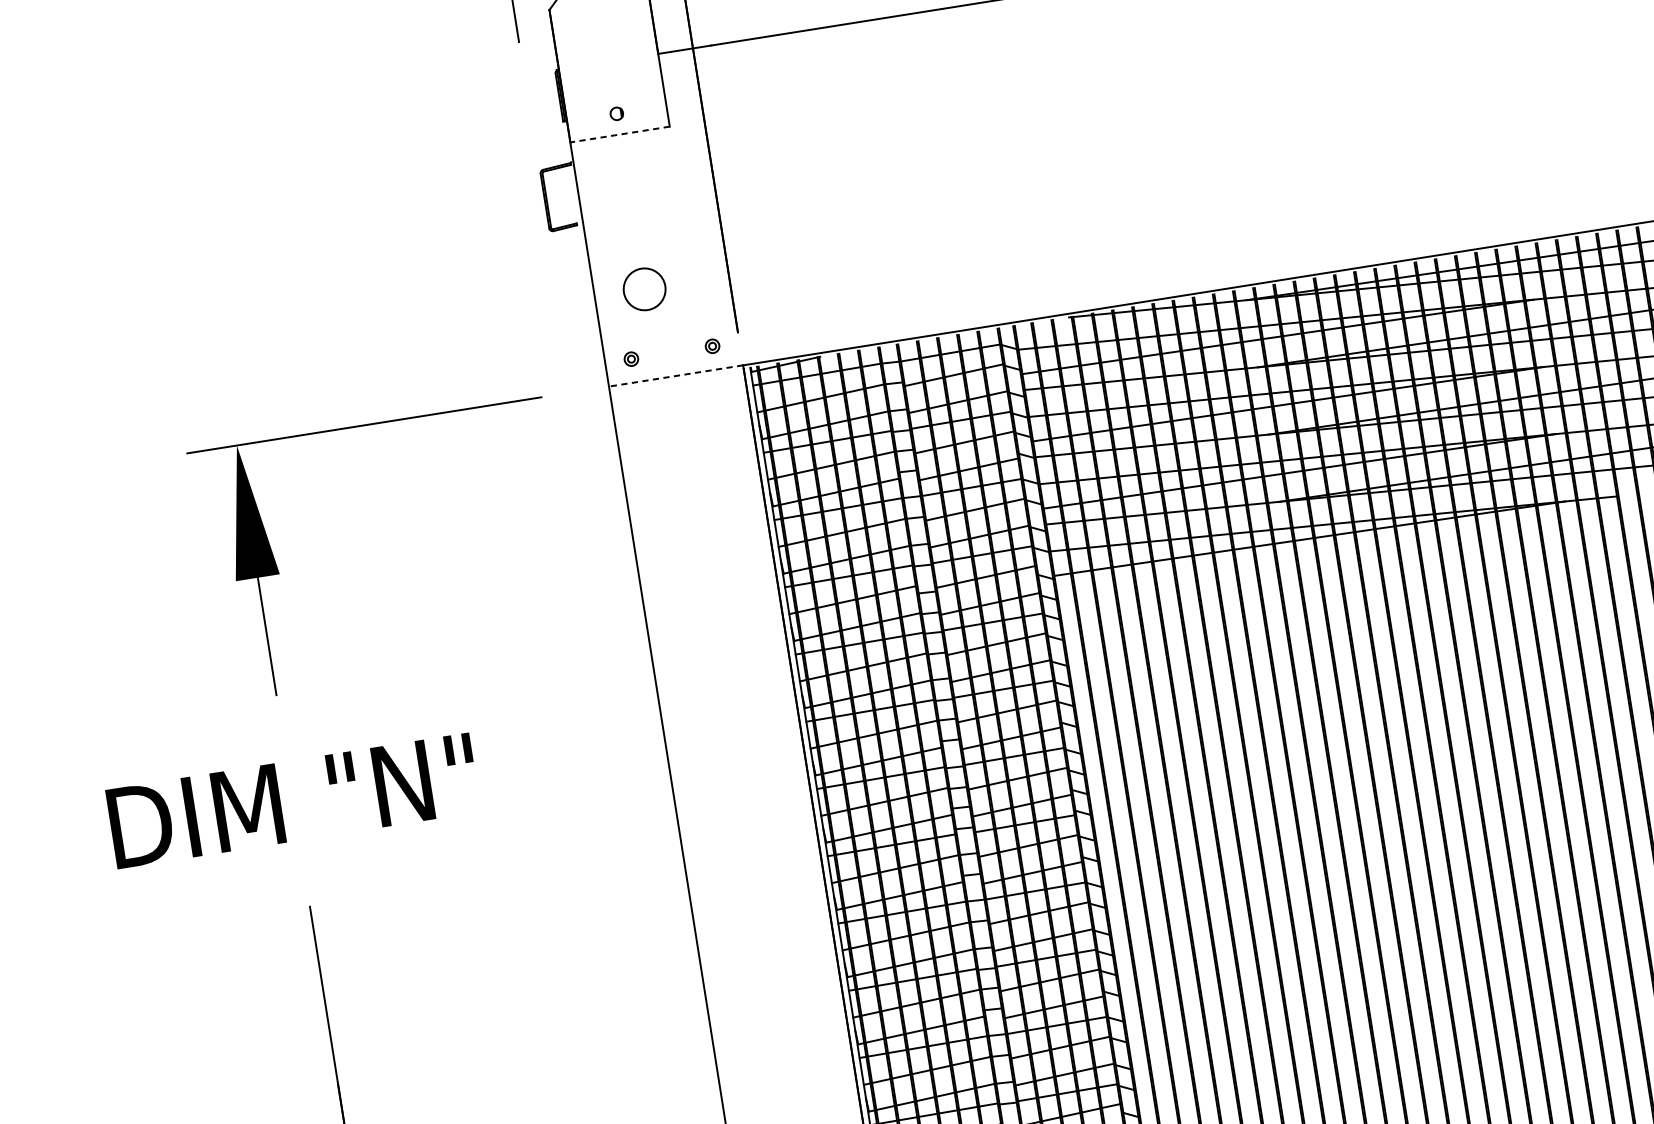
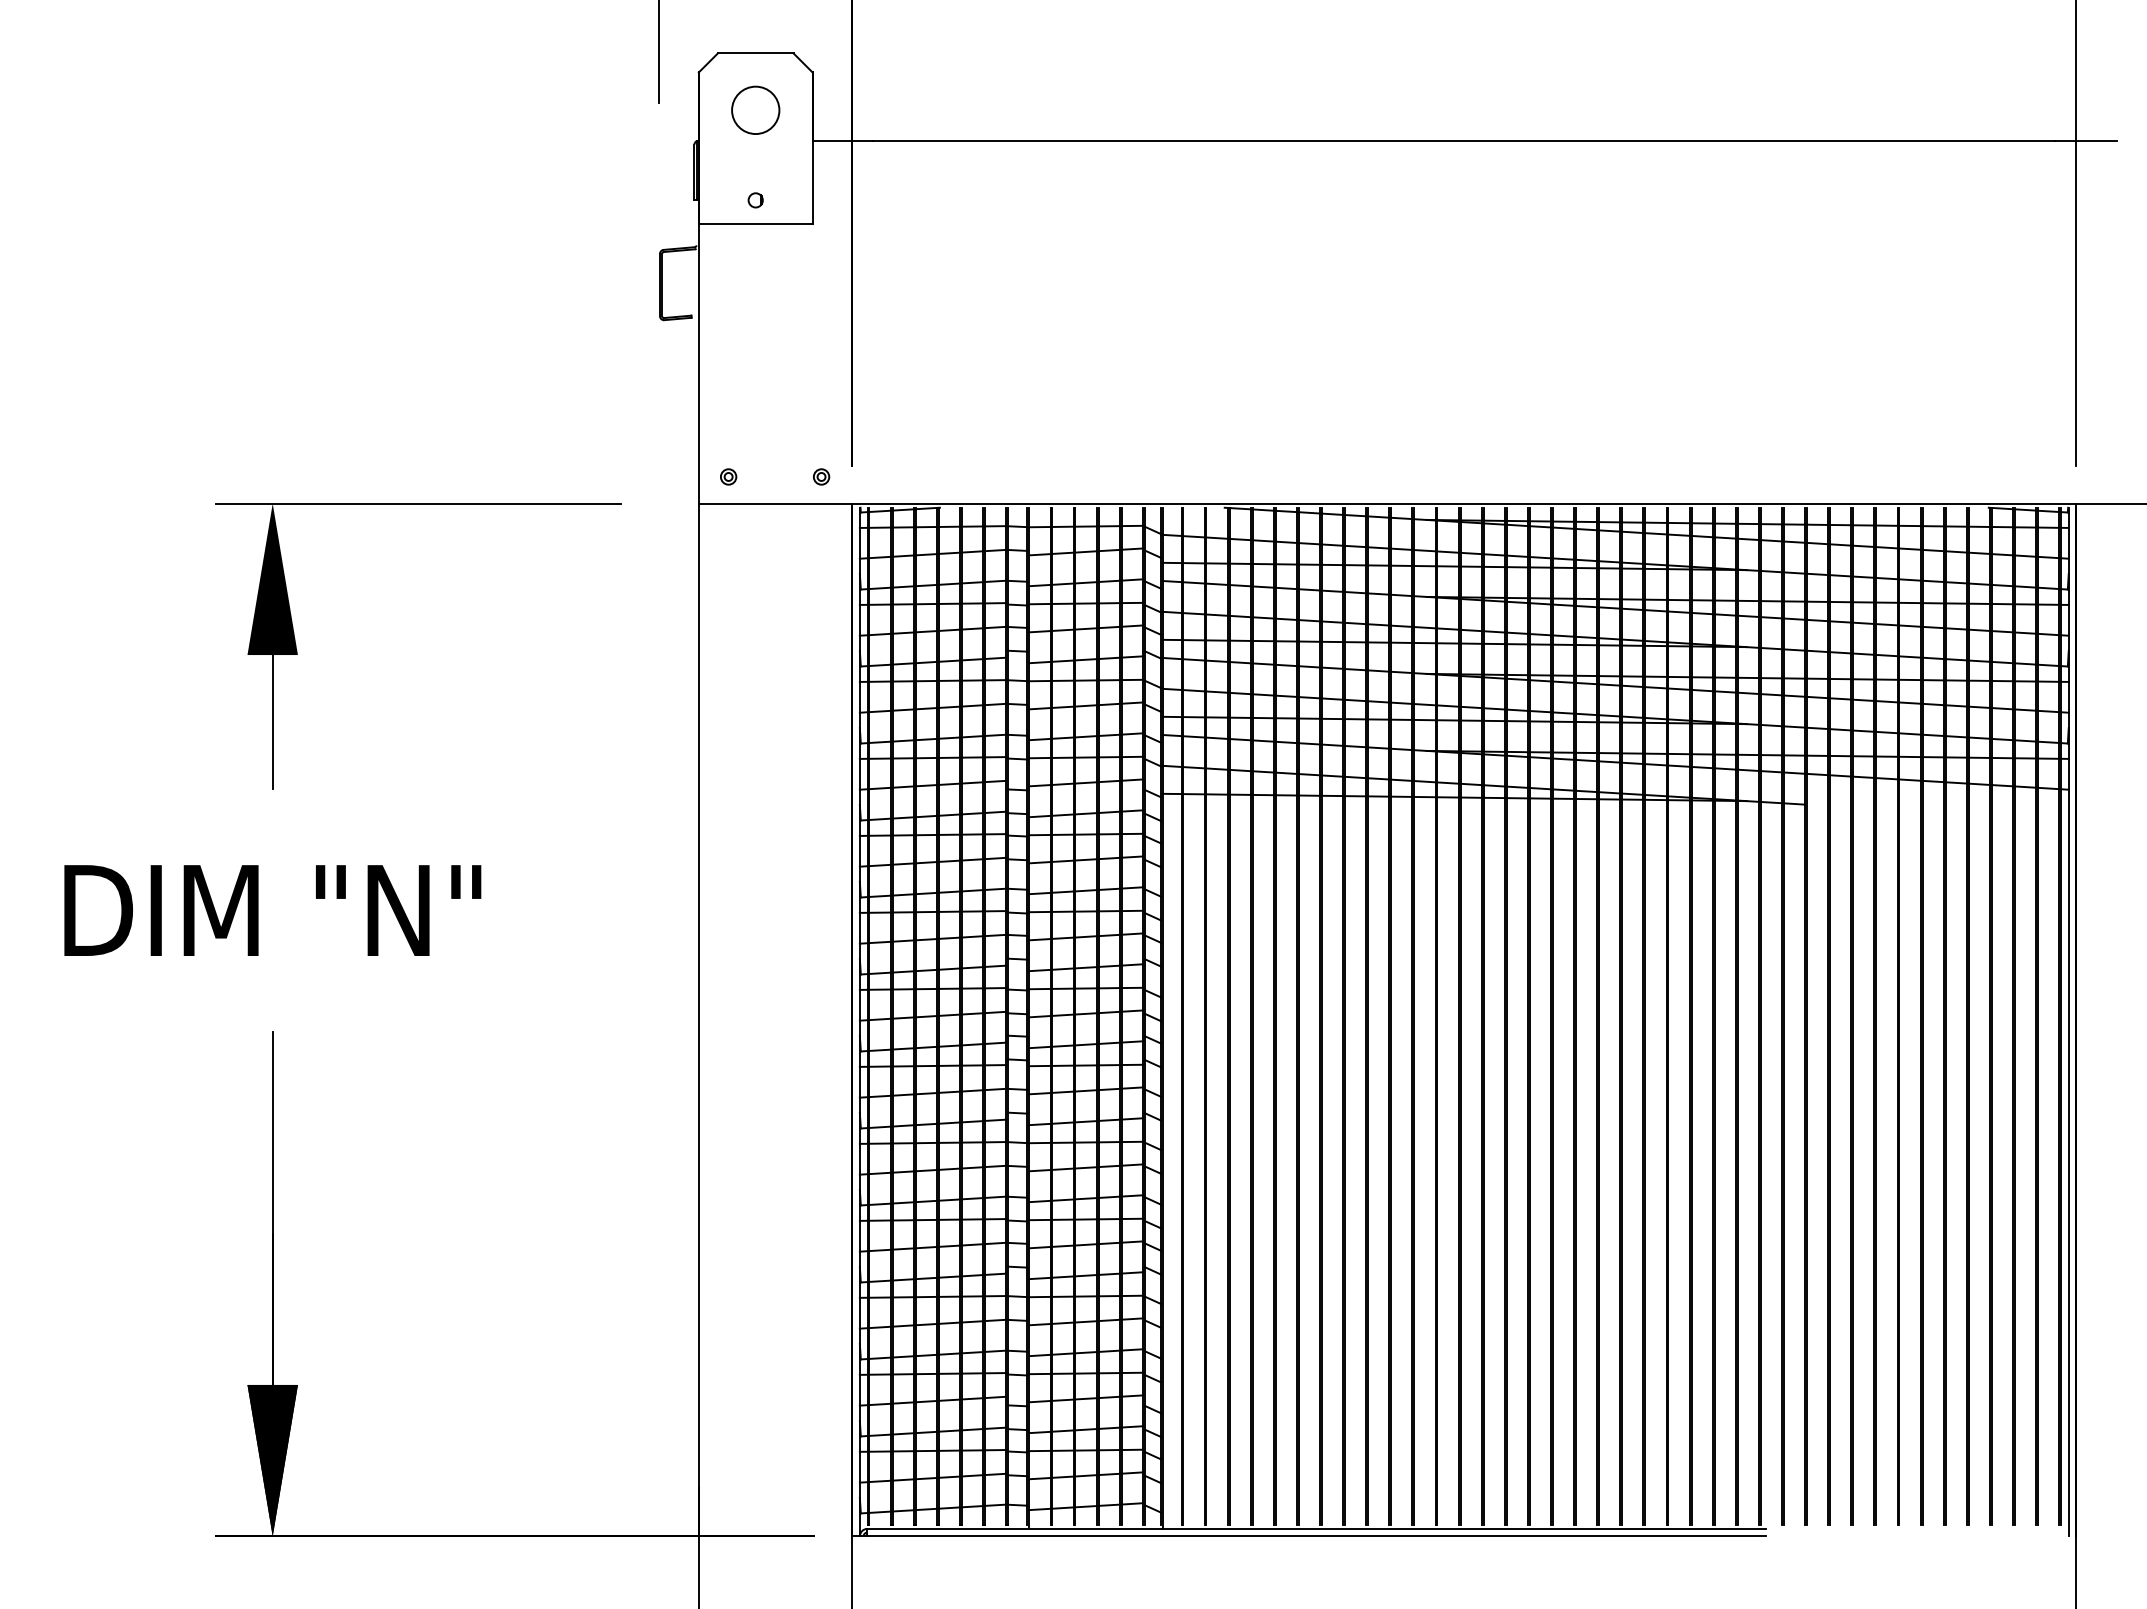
line: (619, 134) -> (755, 224), dashed -> solid
circle: (644, 288) -> (755, 109), moved
line: (676, 375) -> (775, 503), dashed -> solid

